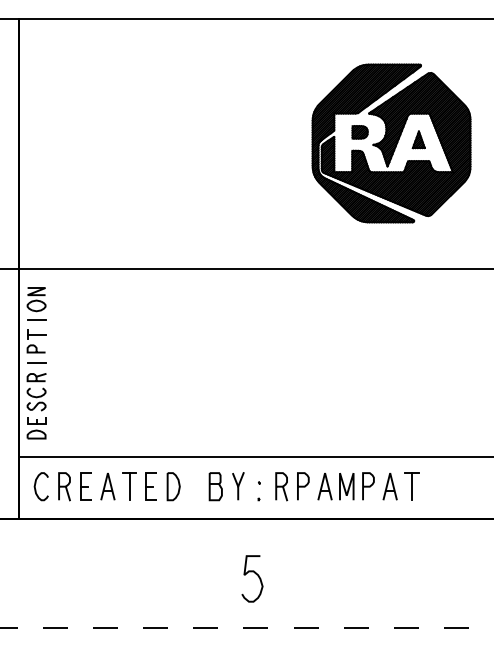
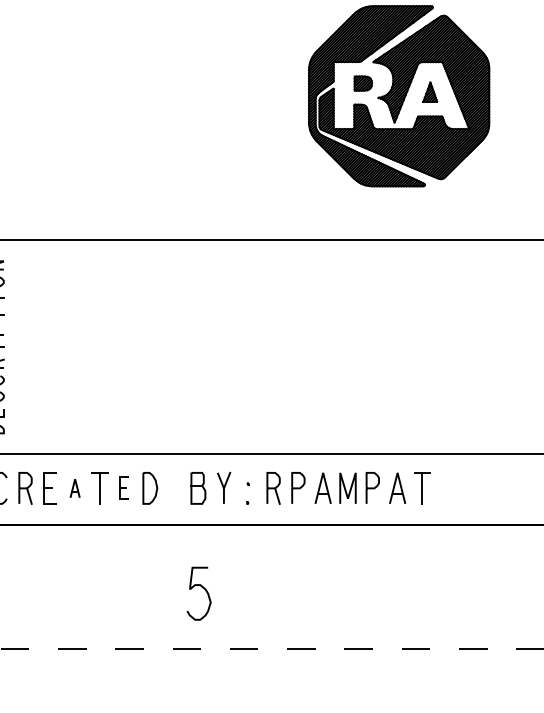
part: (107, 486) -> (74, 488), size x0.6
part: (150, 486) -> (123, 488), size x0.7
curve: (255, 574) -> (202, 588), moved

